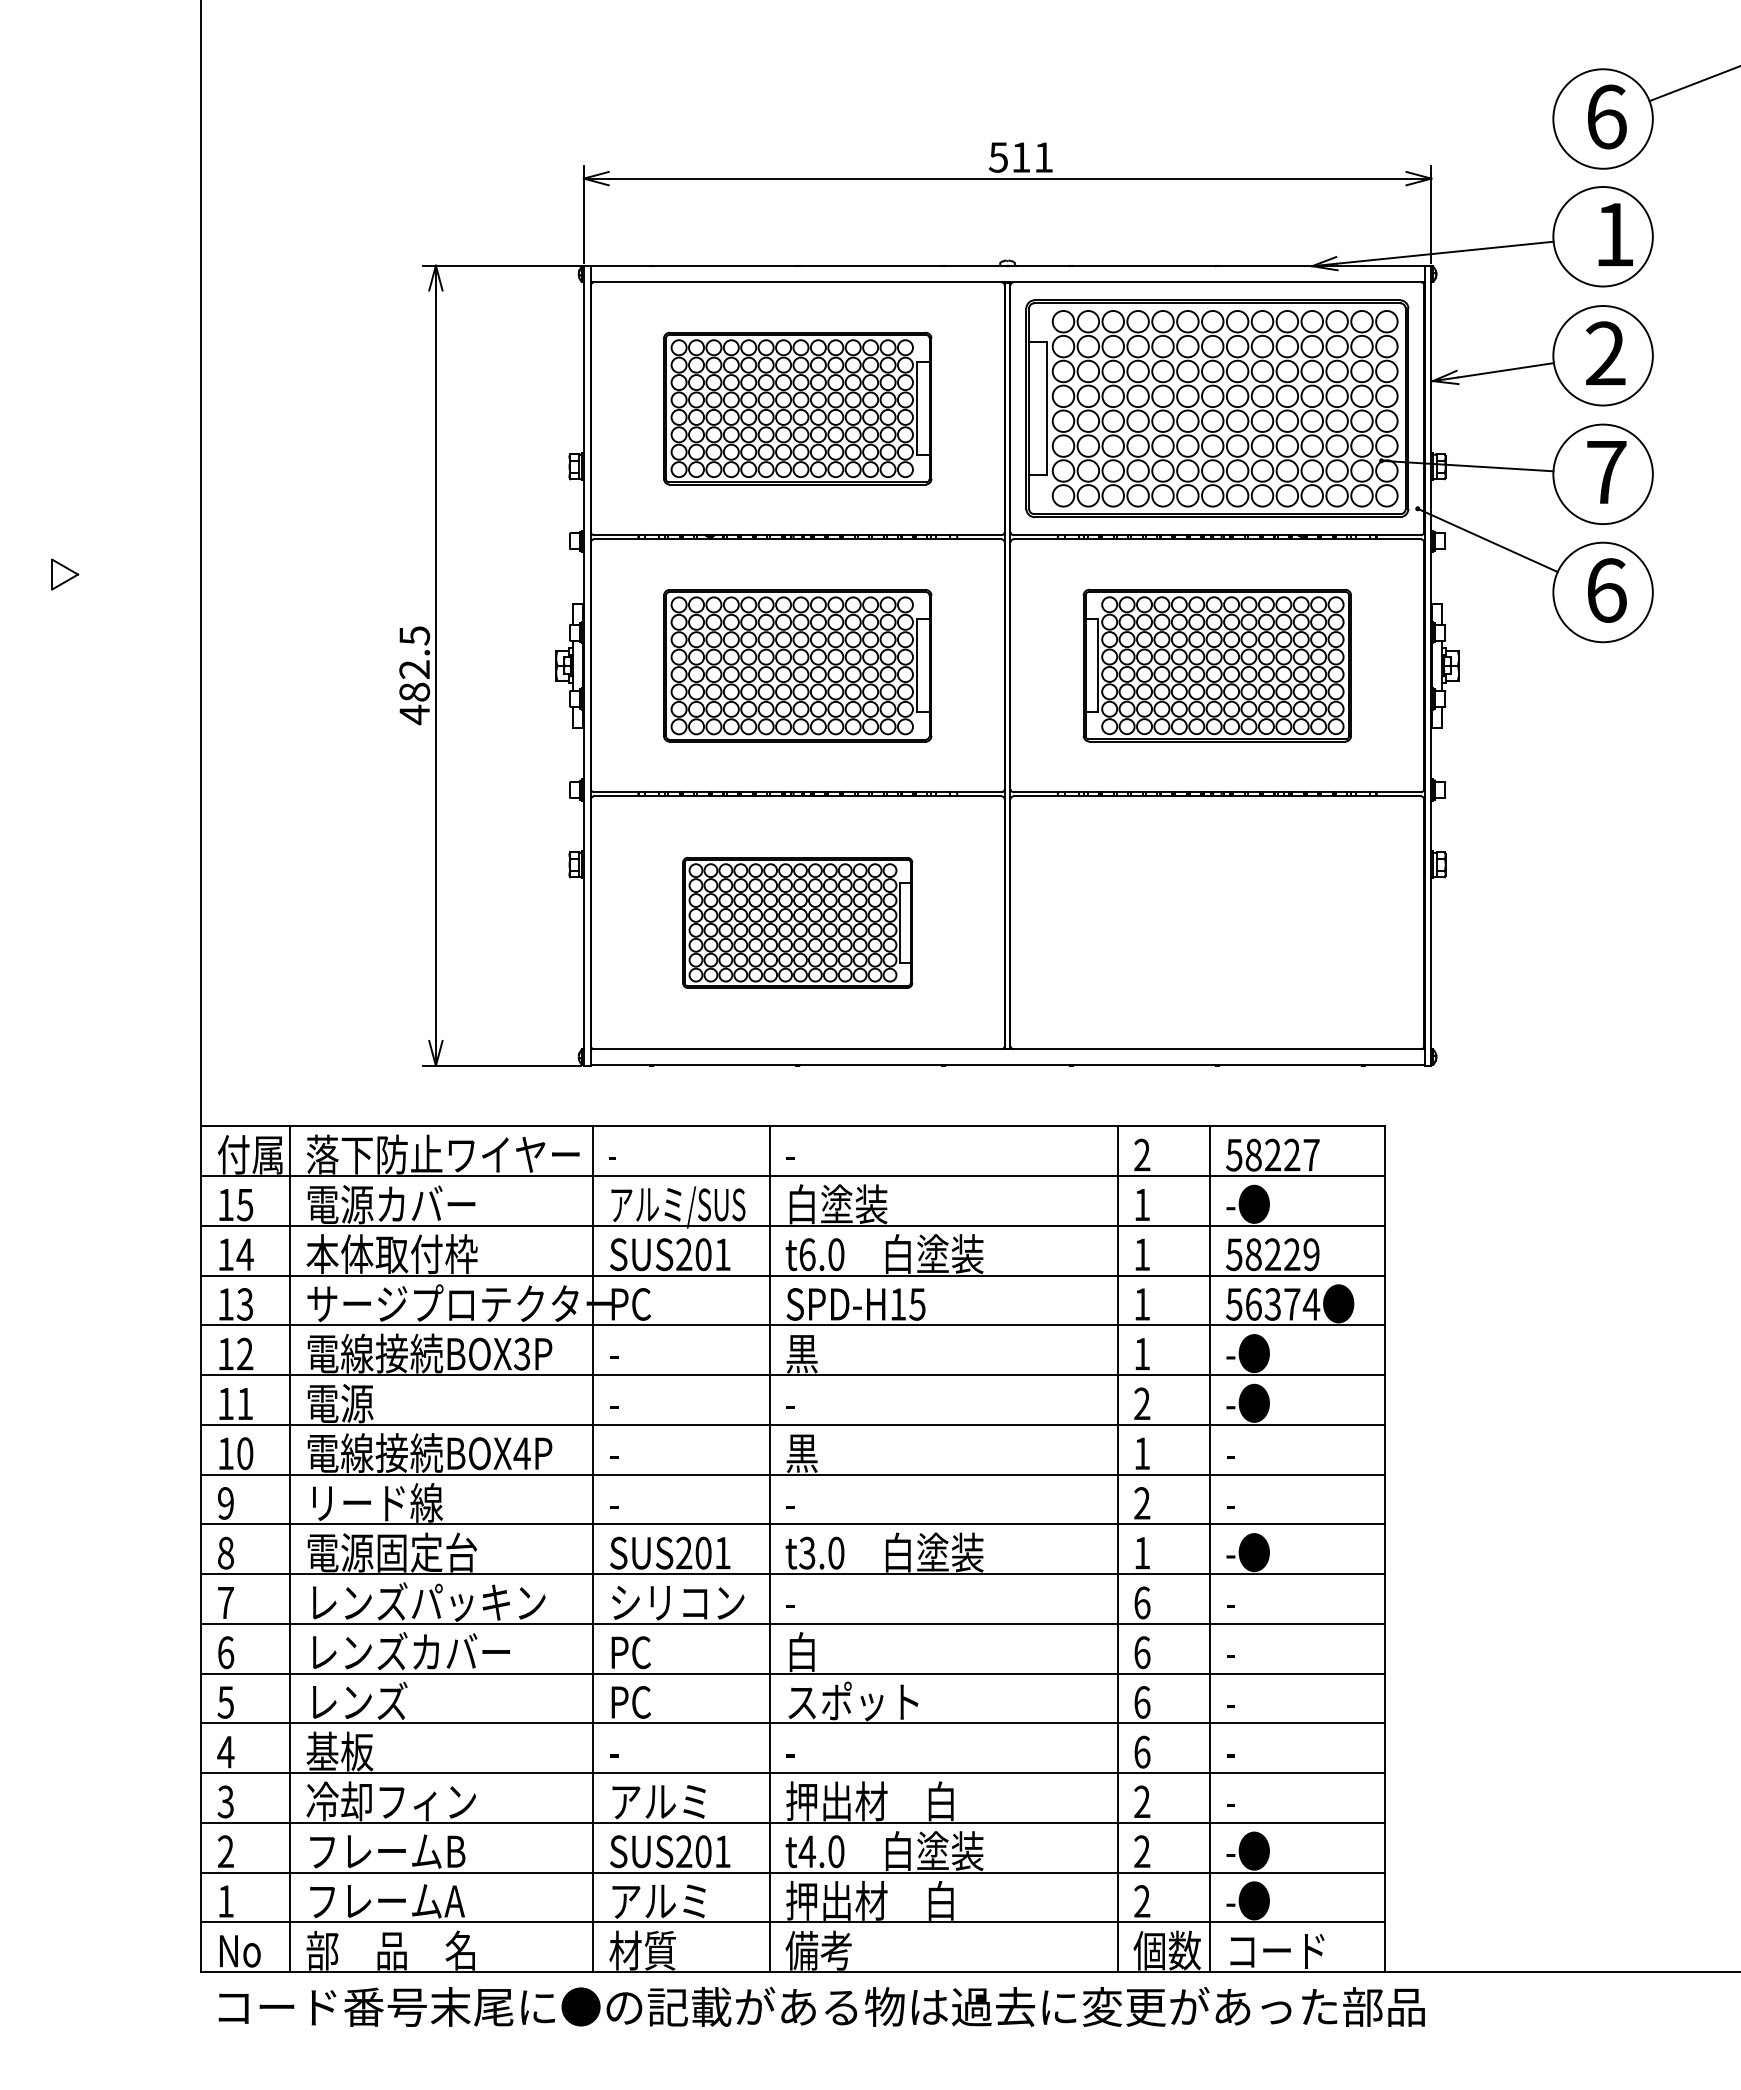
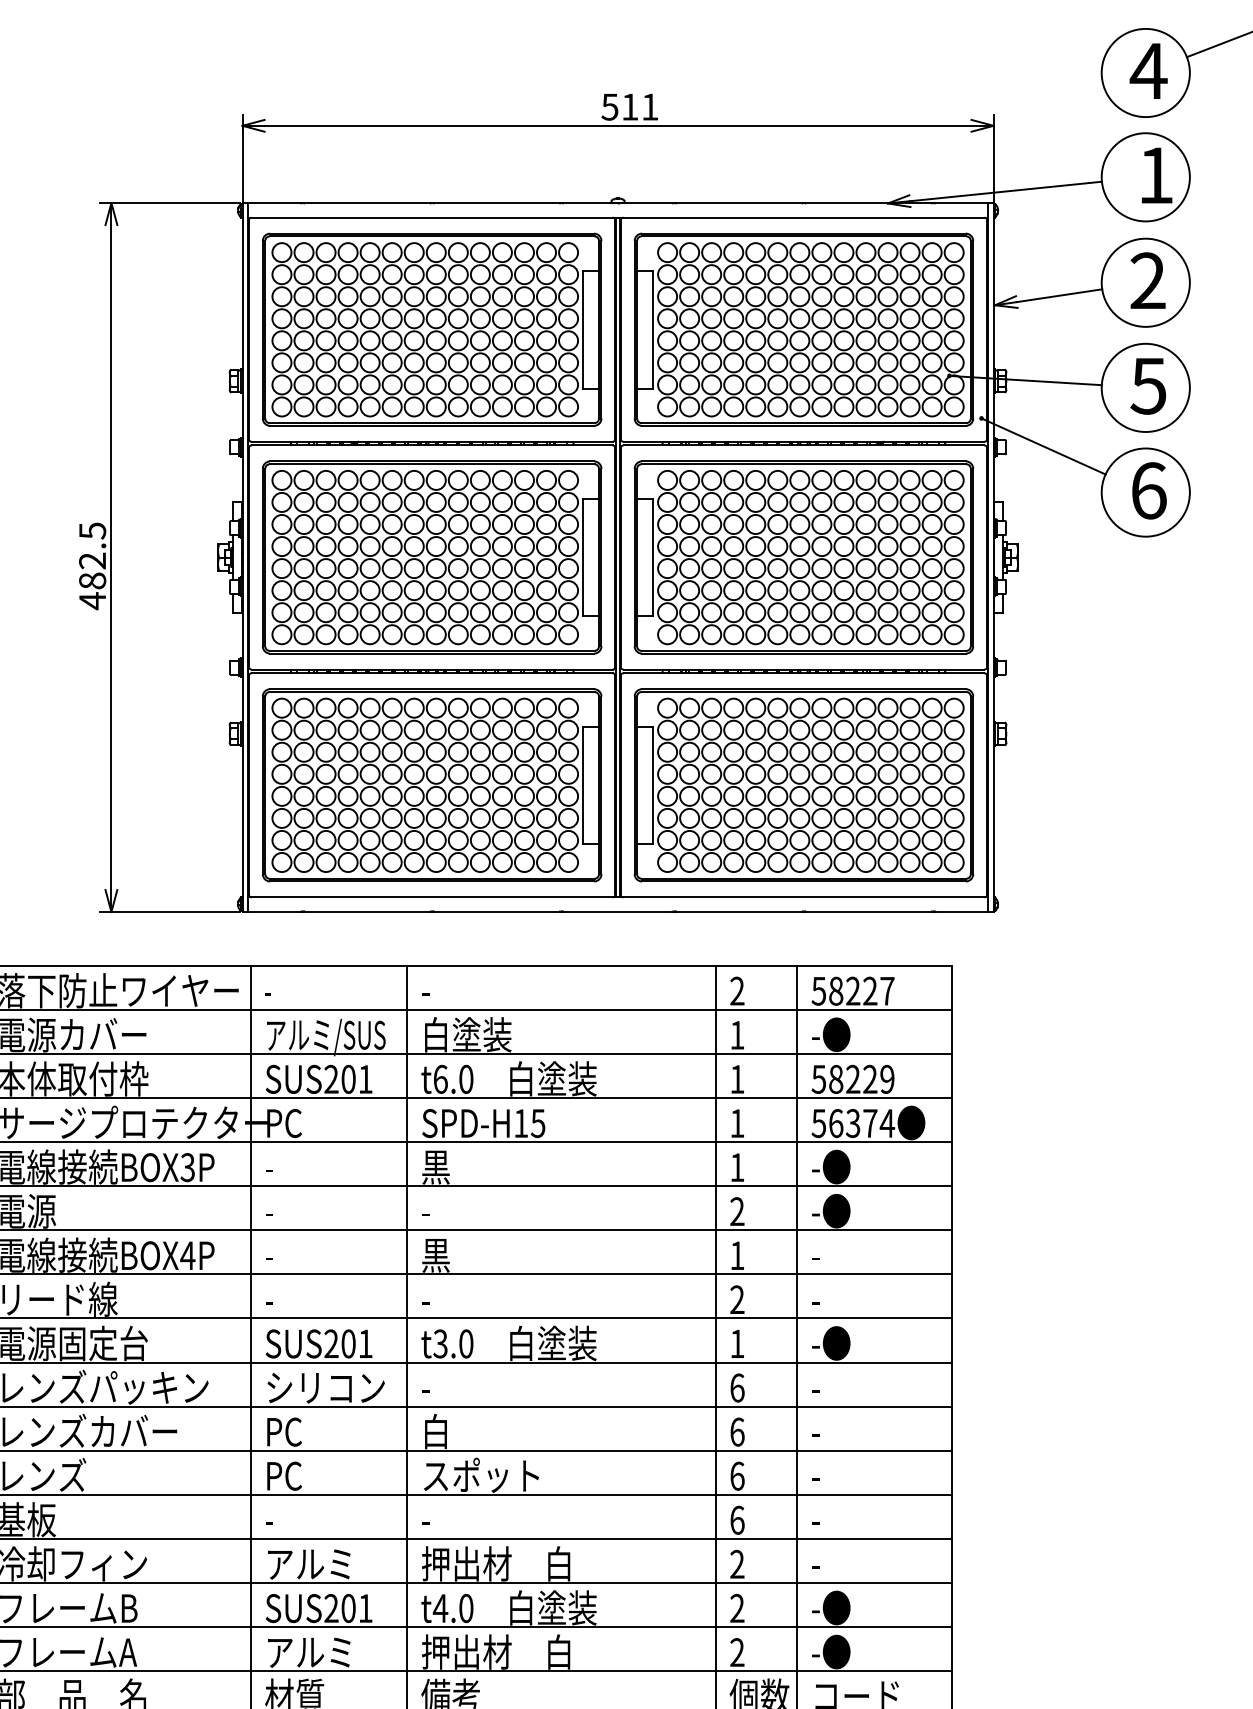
text: (1605, 116) -> (1147, 70), 6 -> 4
part: (797, 408) -> (431, 329), size x1.43
text: (1605, 472) -> (1147, 386), 7 -> 5
part: (797, 665) -> (431, 557), size x1.43
part: (1217, 665) -> (804, 557), size x1.43
part: (797, 922) -> (431, 785), size x1.67
part: (1217, 922) -> (804, 785), added

